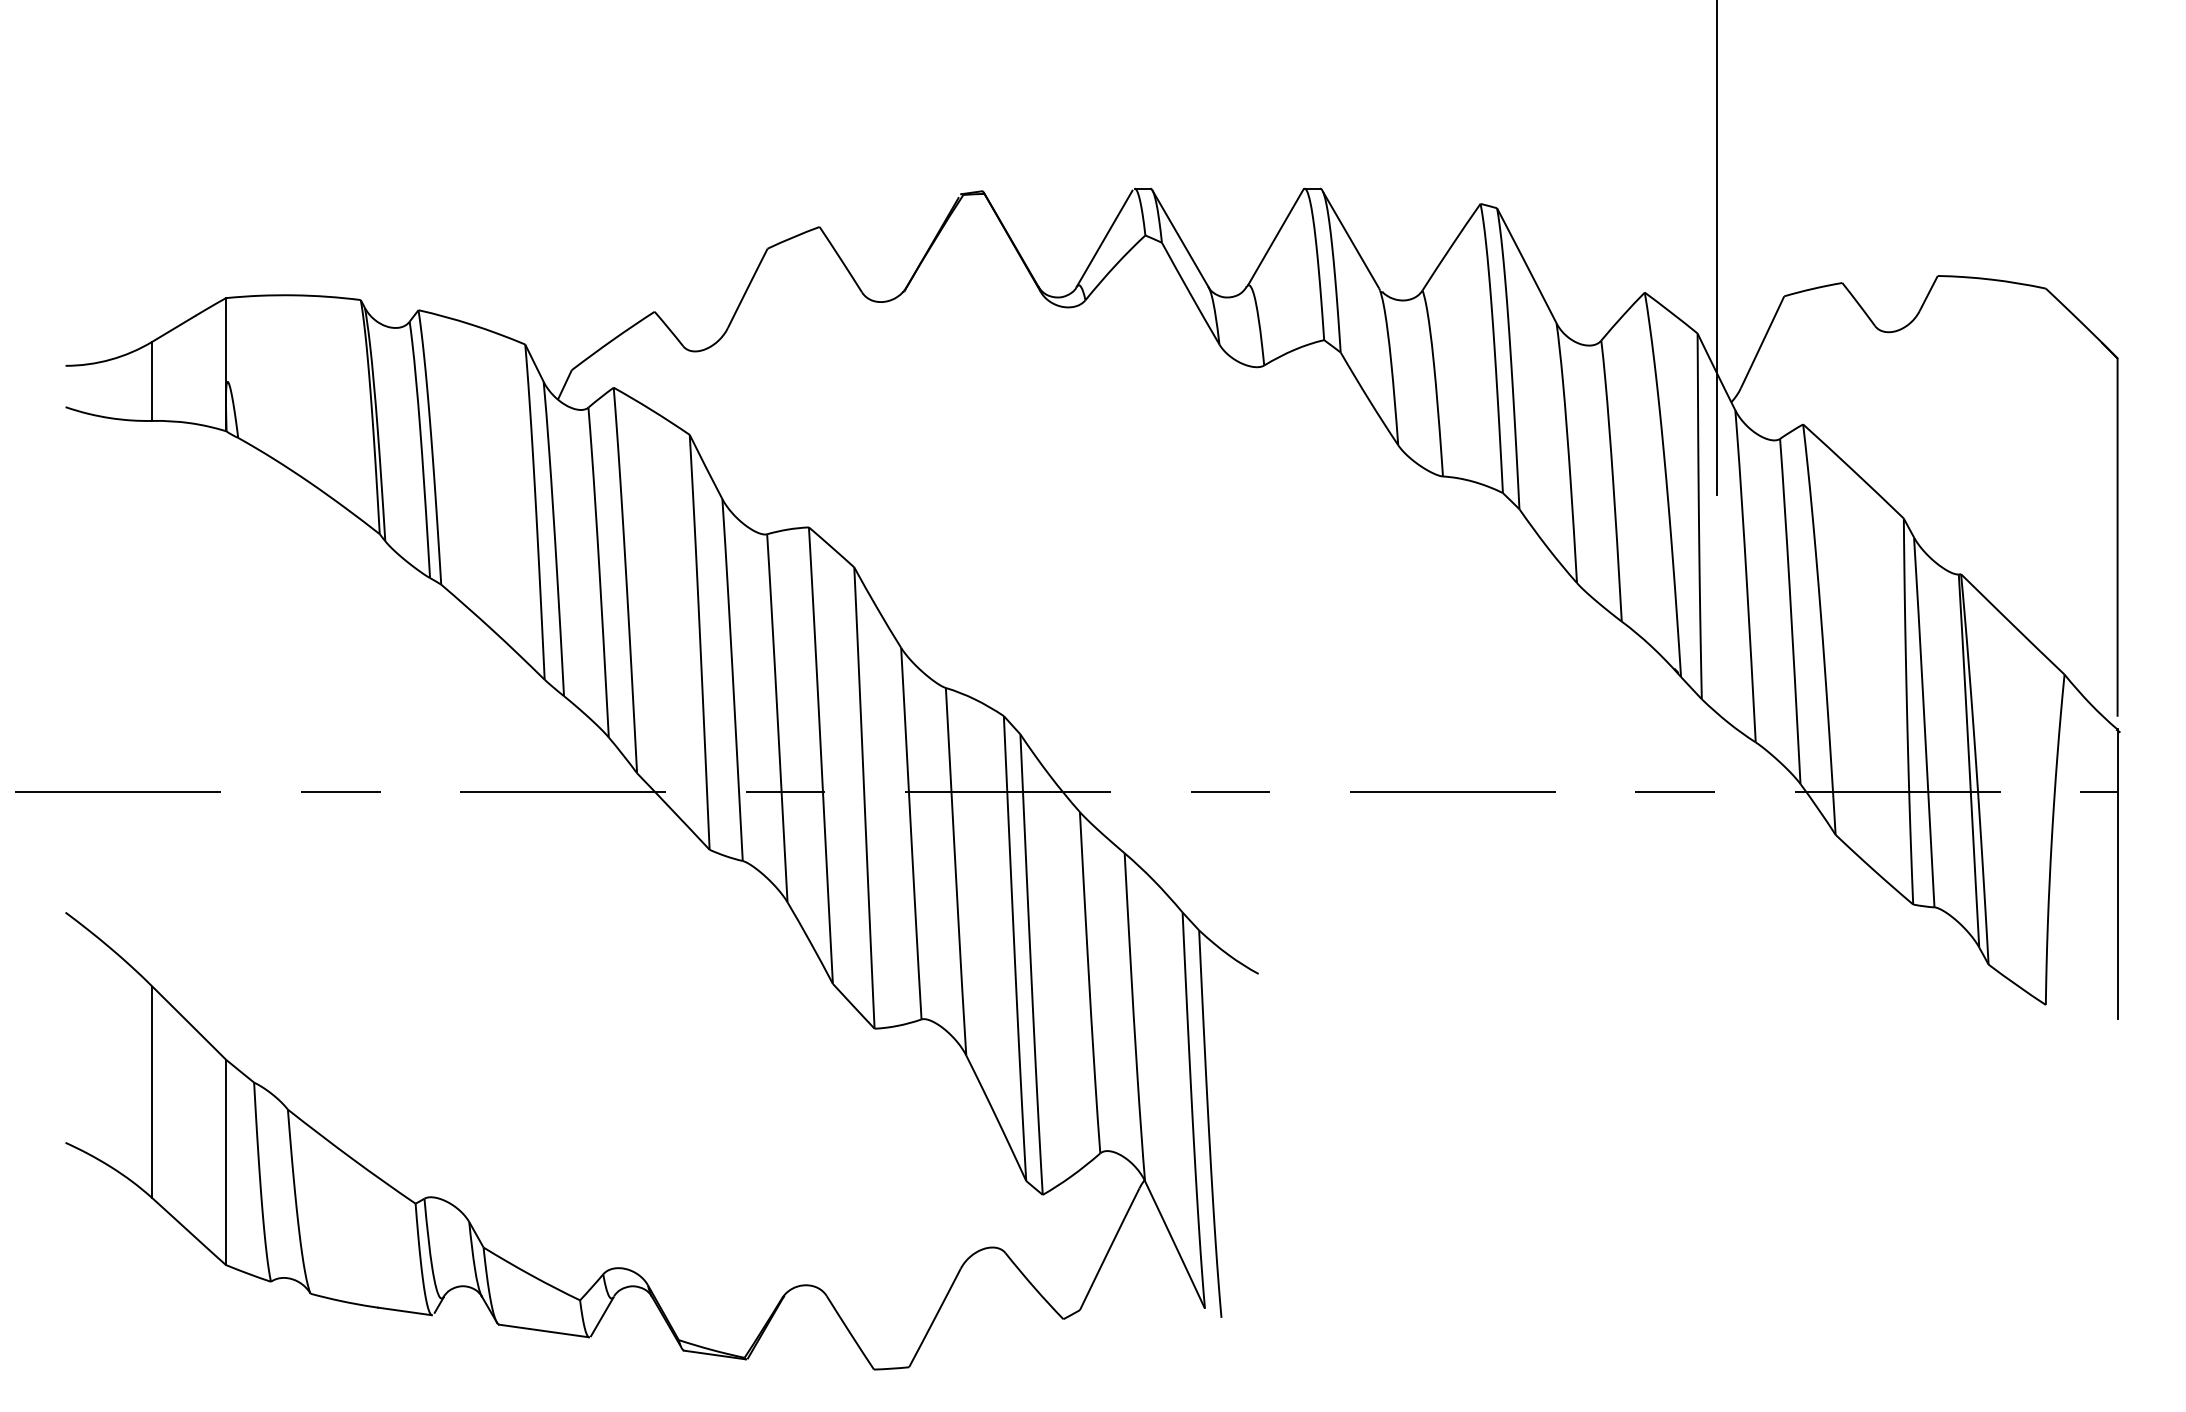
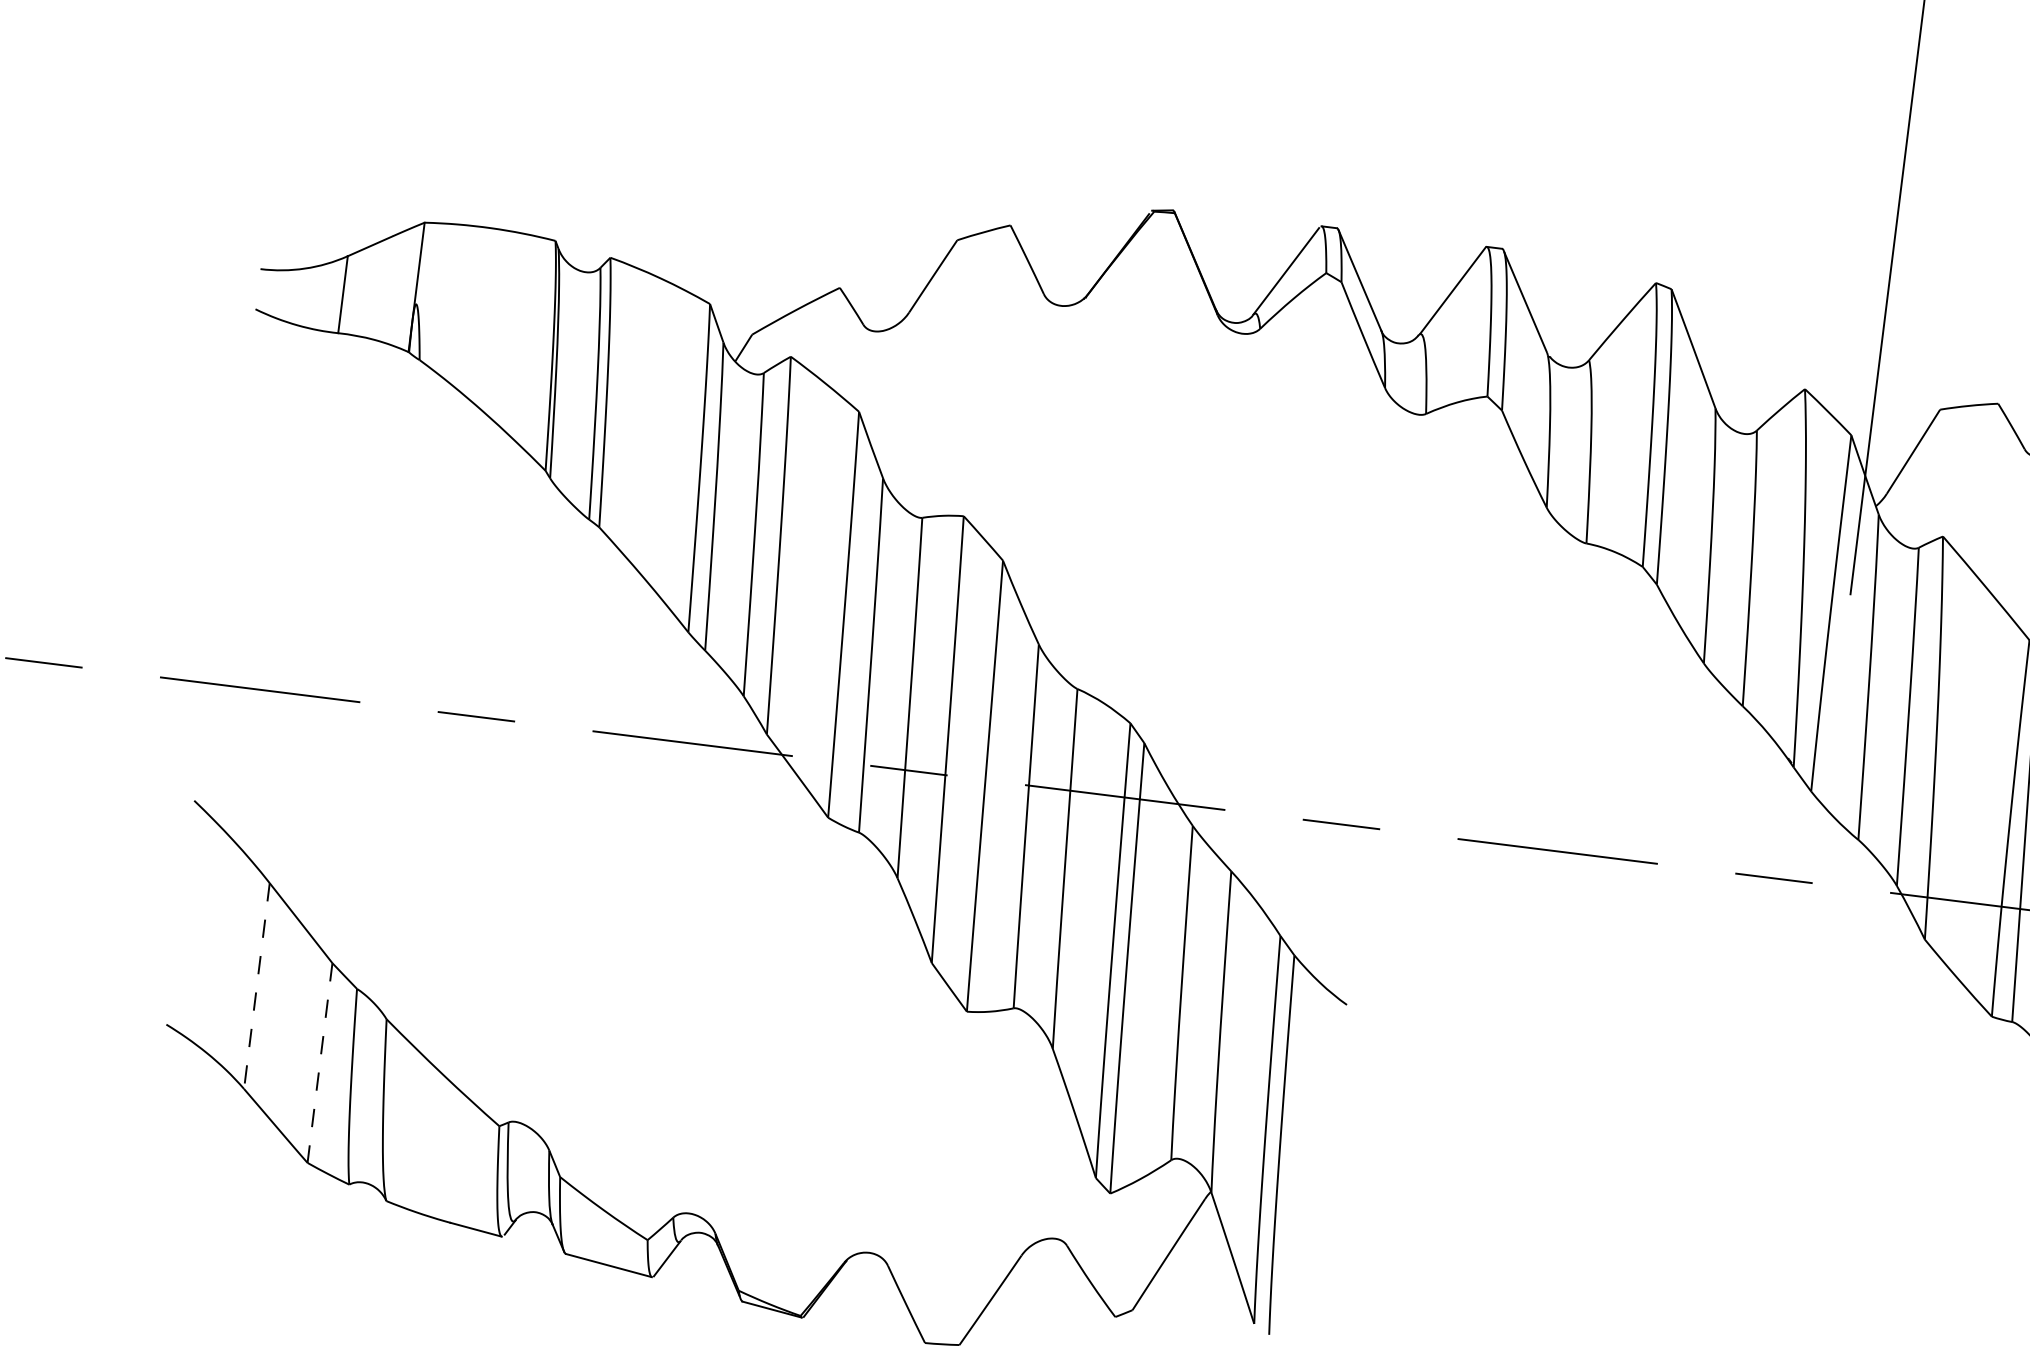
line: (152, 1092) -> (257, 986), solid -> dashed
line: (225, 1162) -> (319, 1063), solid -> dashed

